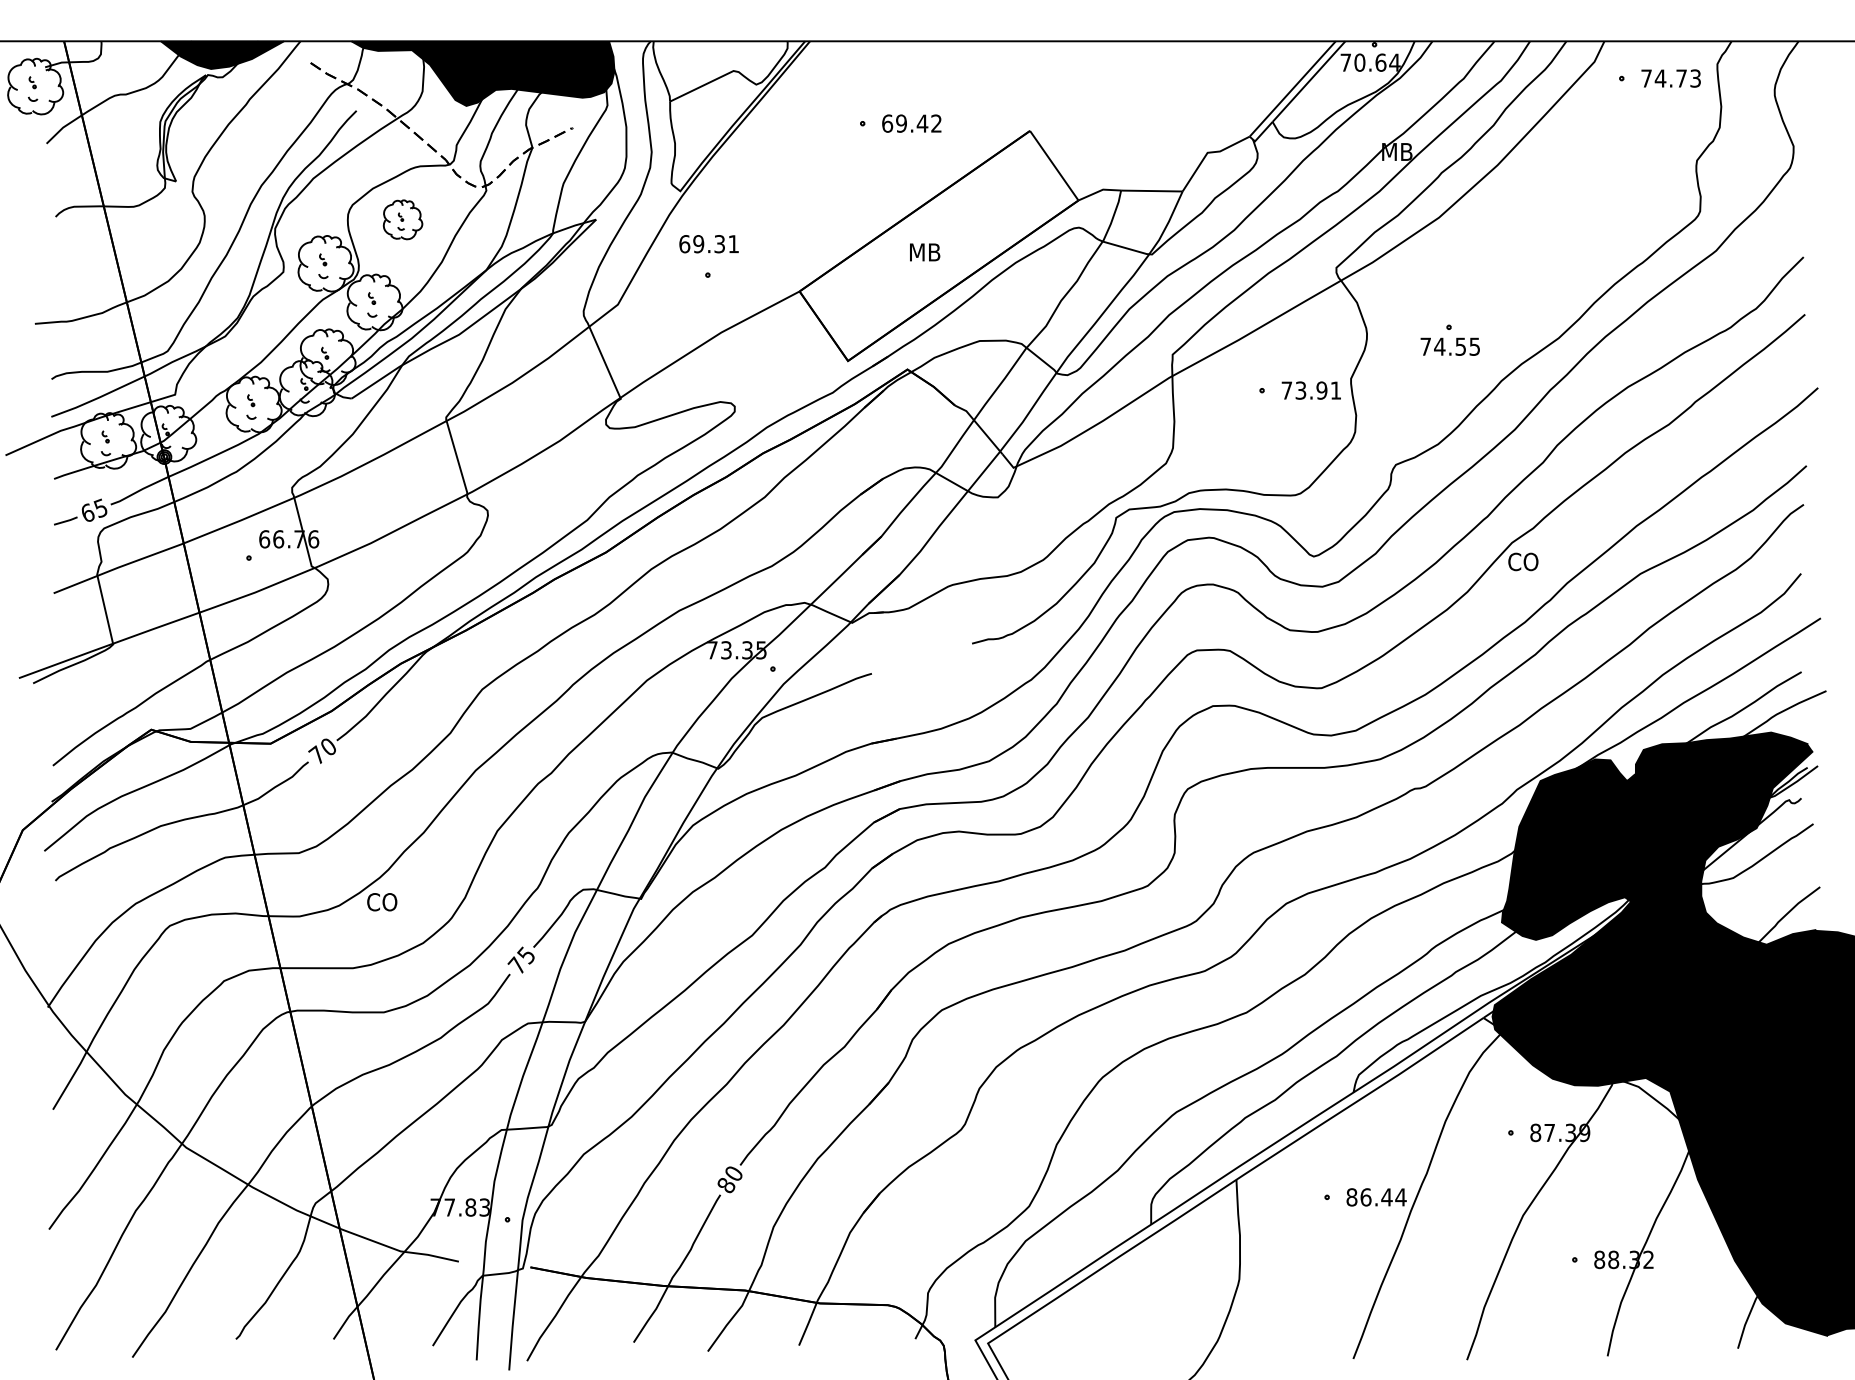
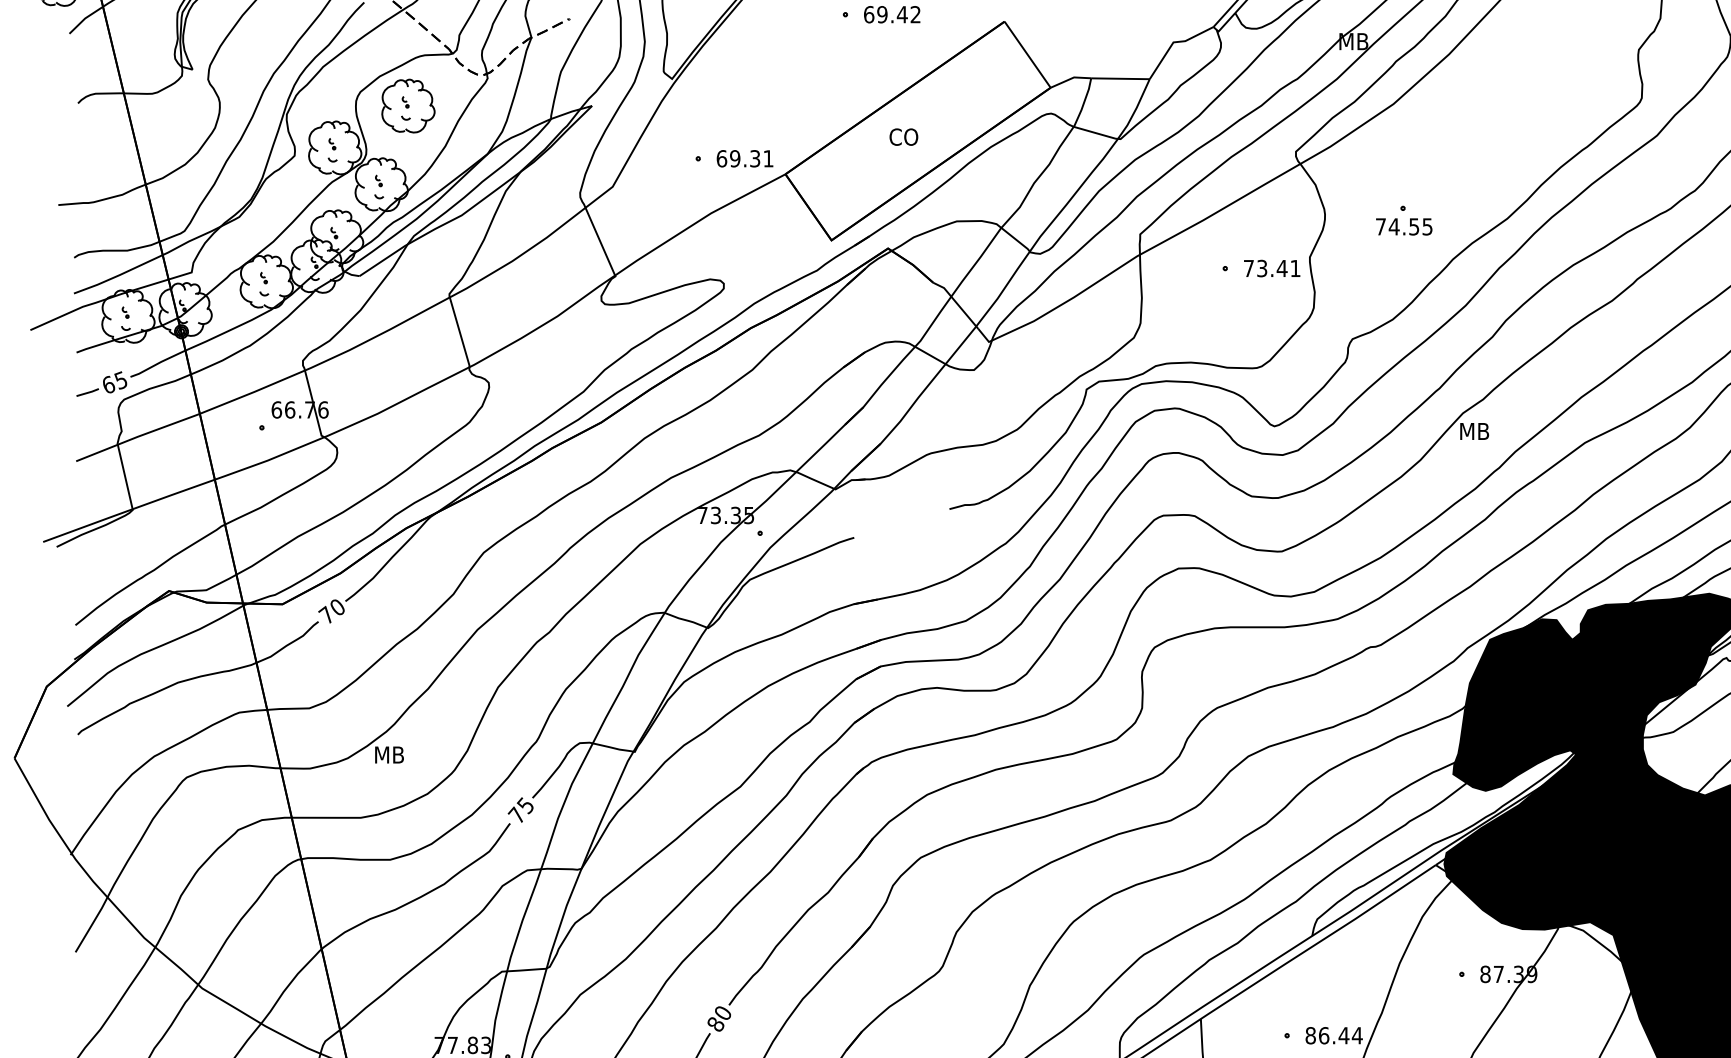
part: (402, 219) -> (407, 105), size x1.43
text: (708, 244) -> (744, 159), moved
text: (924, 252) -> (904, 137), MB -> CO
text: (1321, 390) -> (1281, 268), 73.91 -> 73.41
text: (1523, 561) -> (1473, 431), CO -> MB
text: (382, 902) -> (388, 755), CO -> MB

